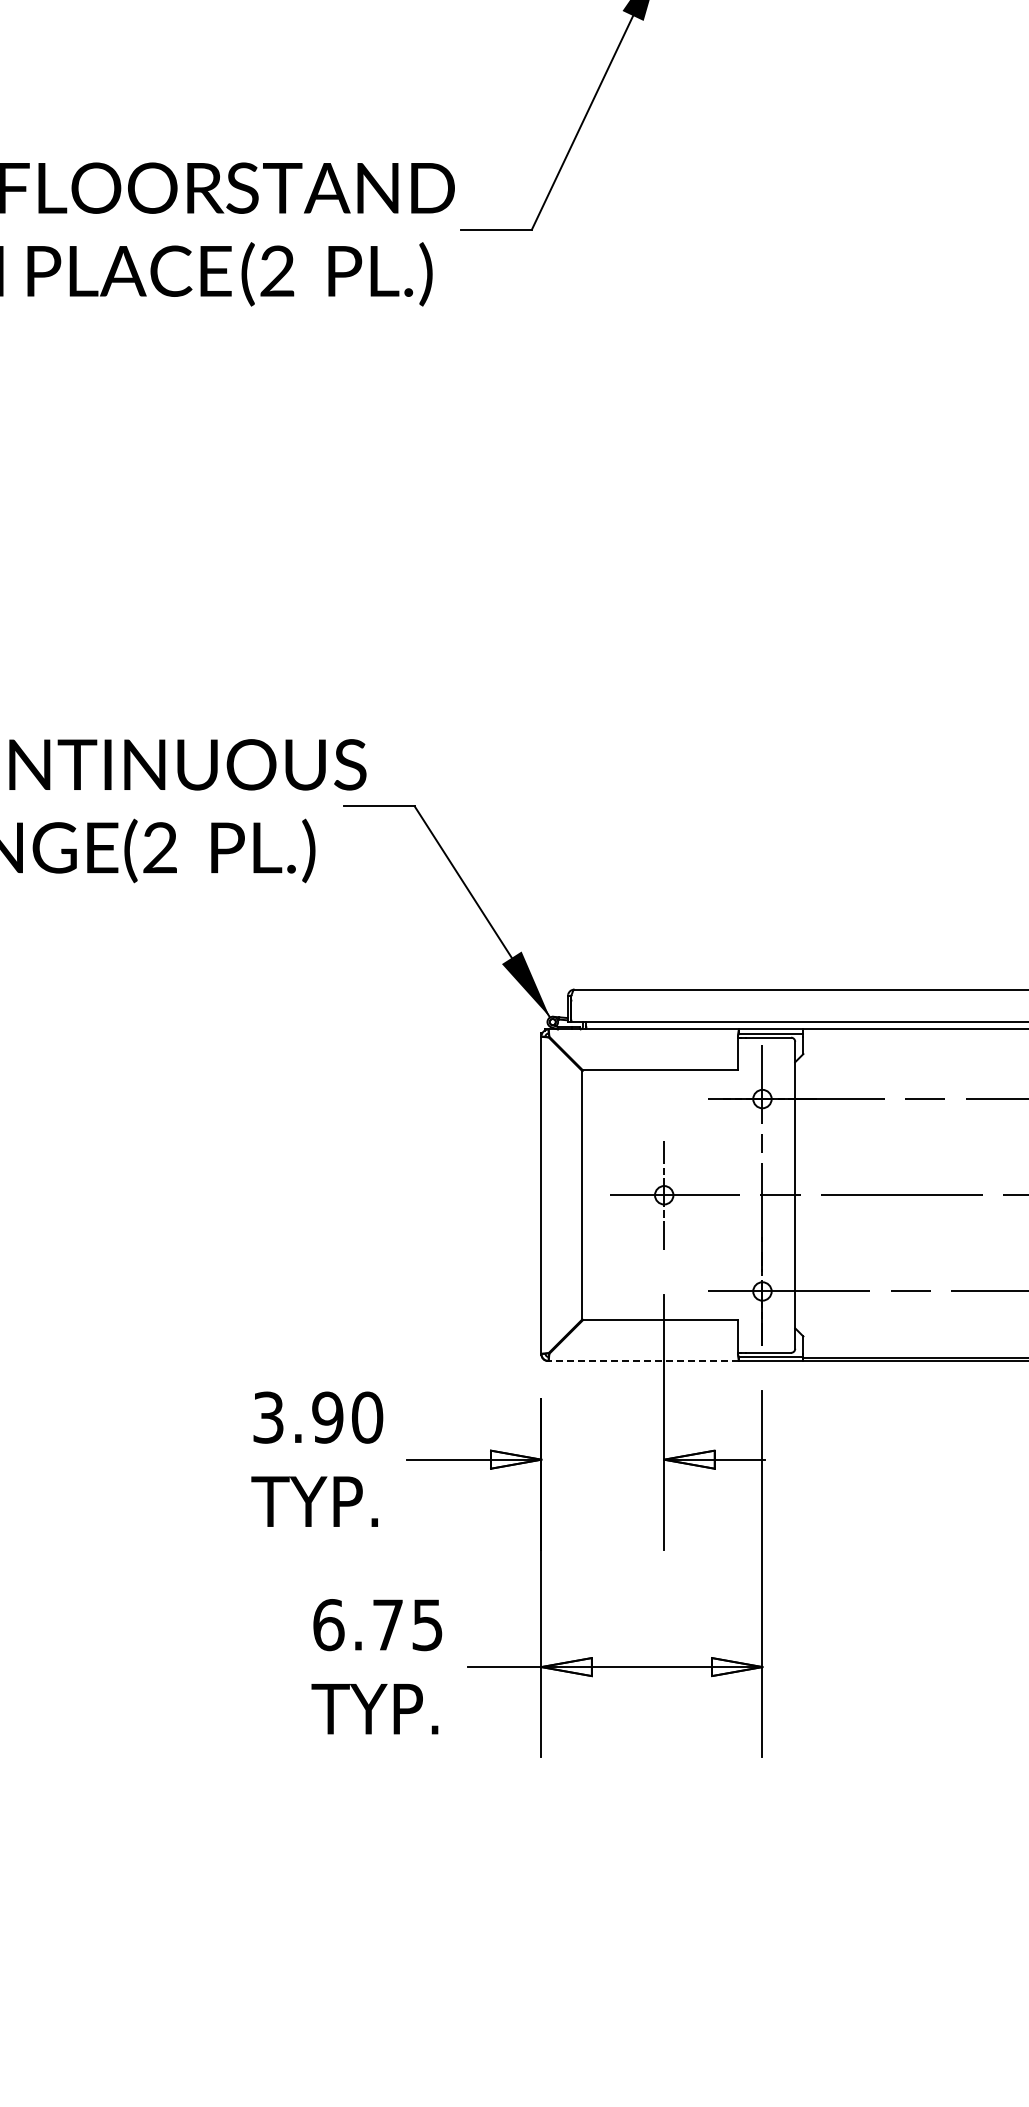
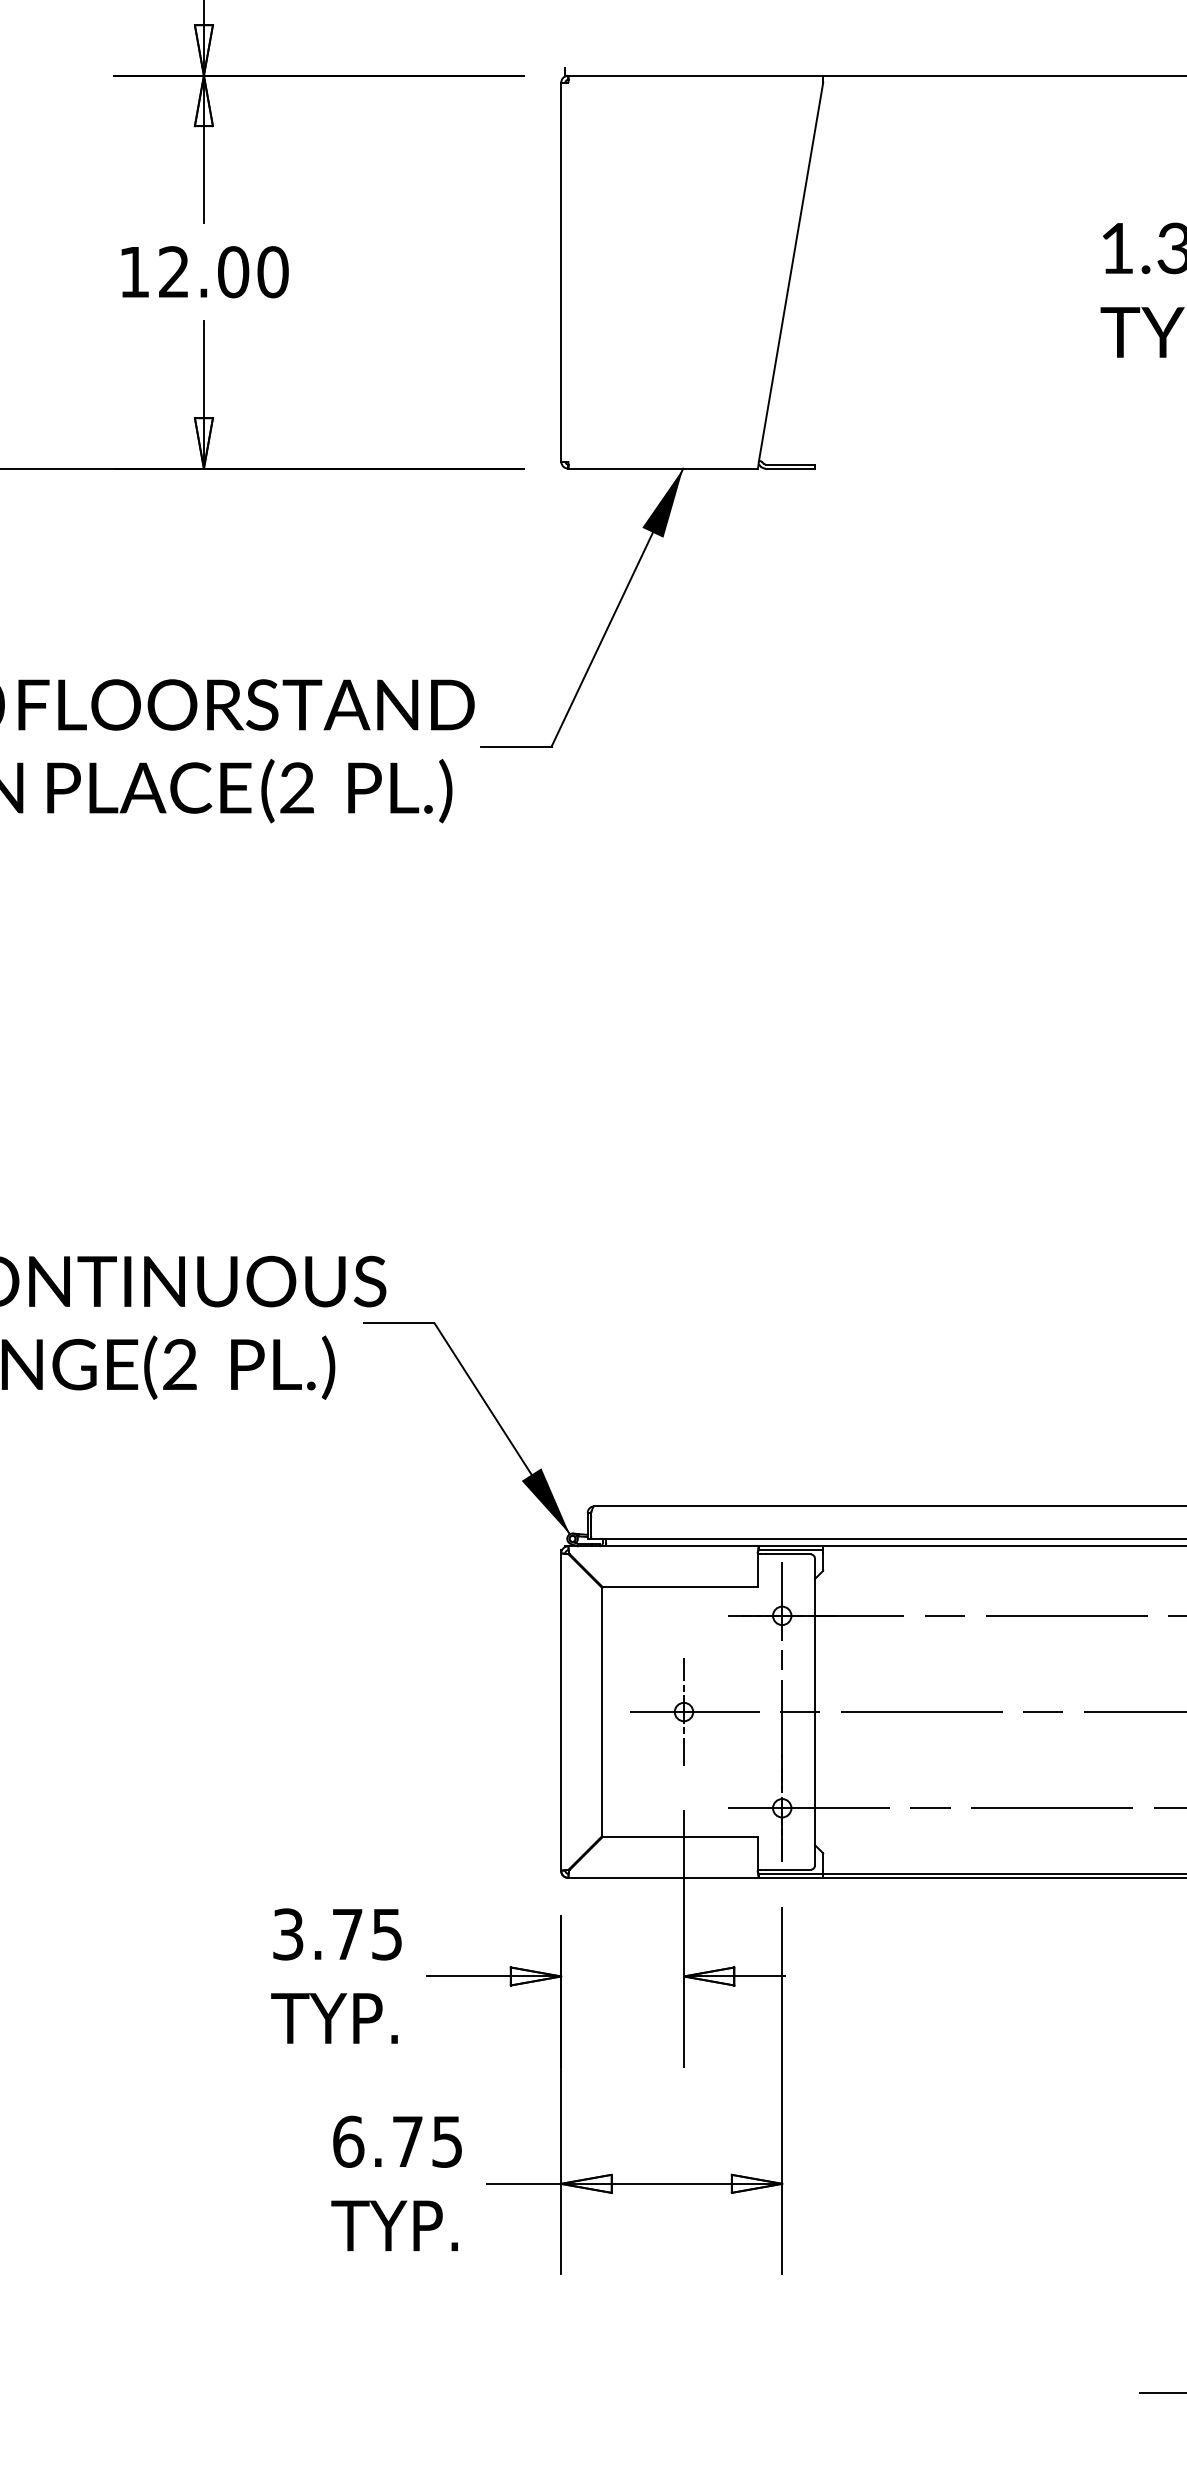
line: (643, 1360) -> (663, 1877), dashed -> solid
text: (347, 1417) -> (367, 1934), 3.90 -> 3.75

